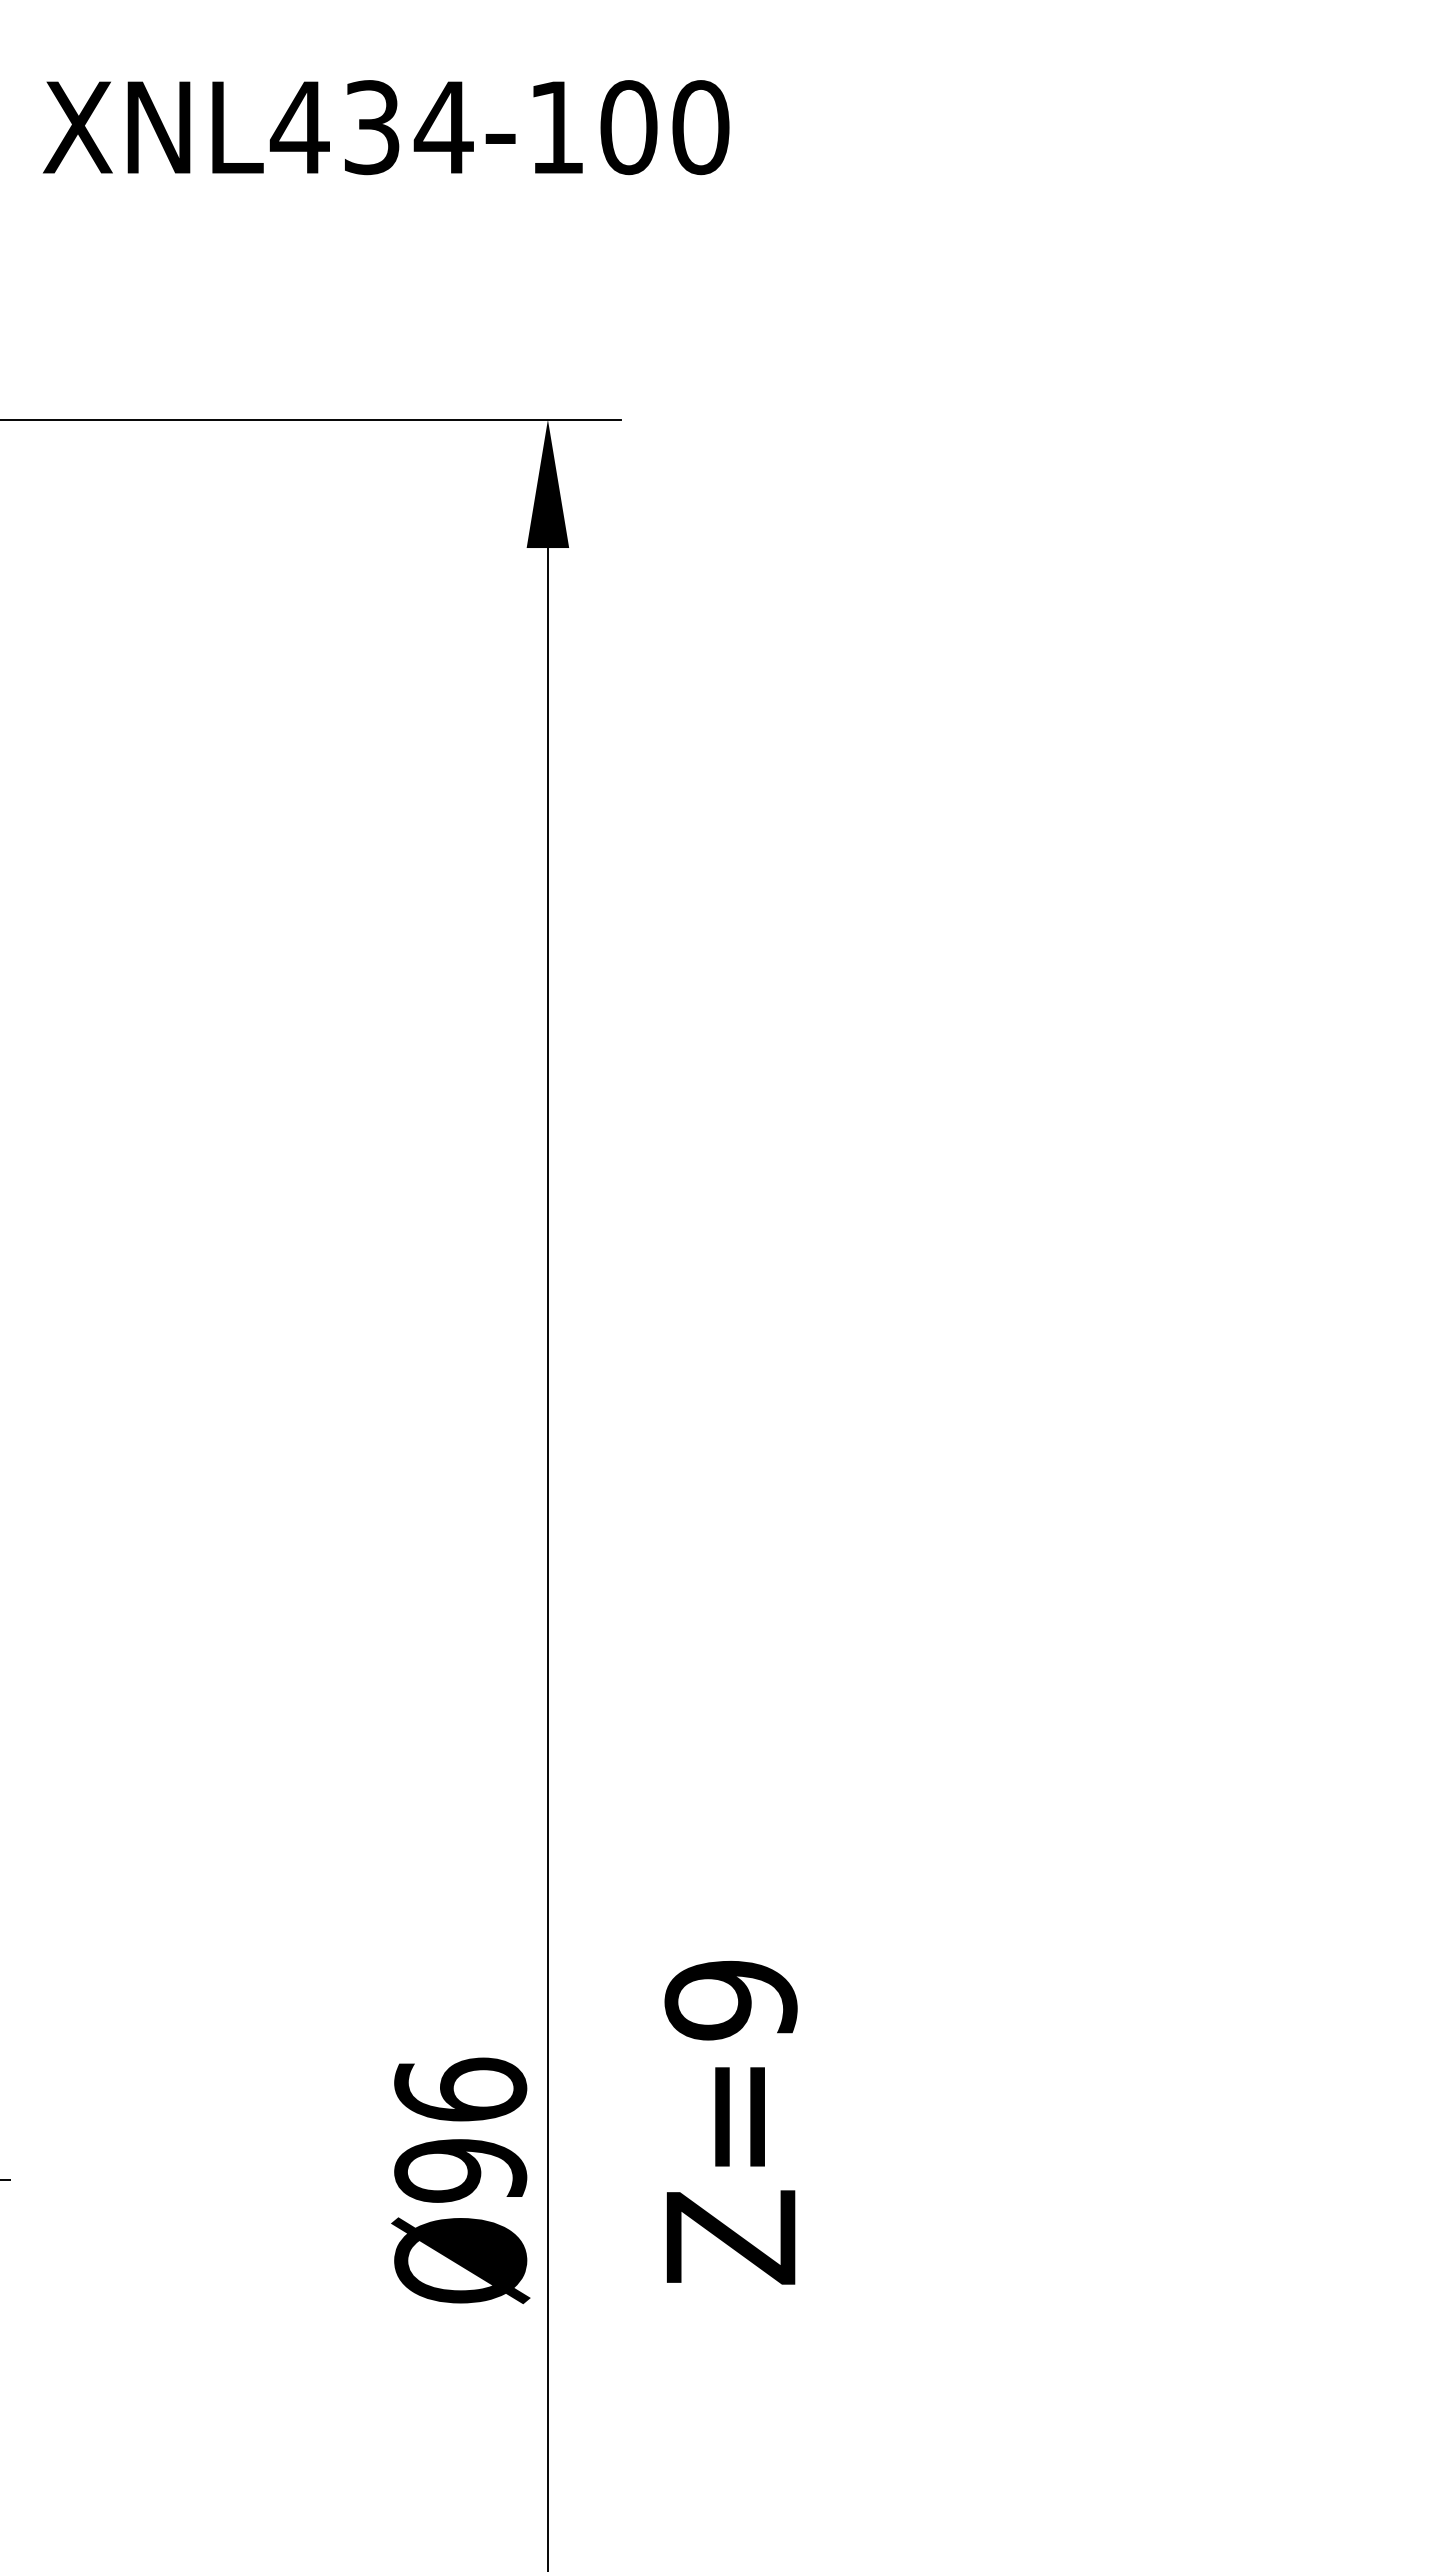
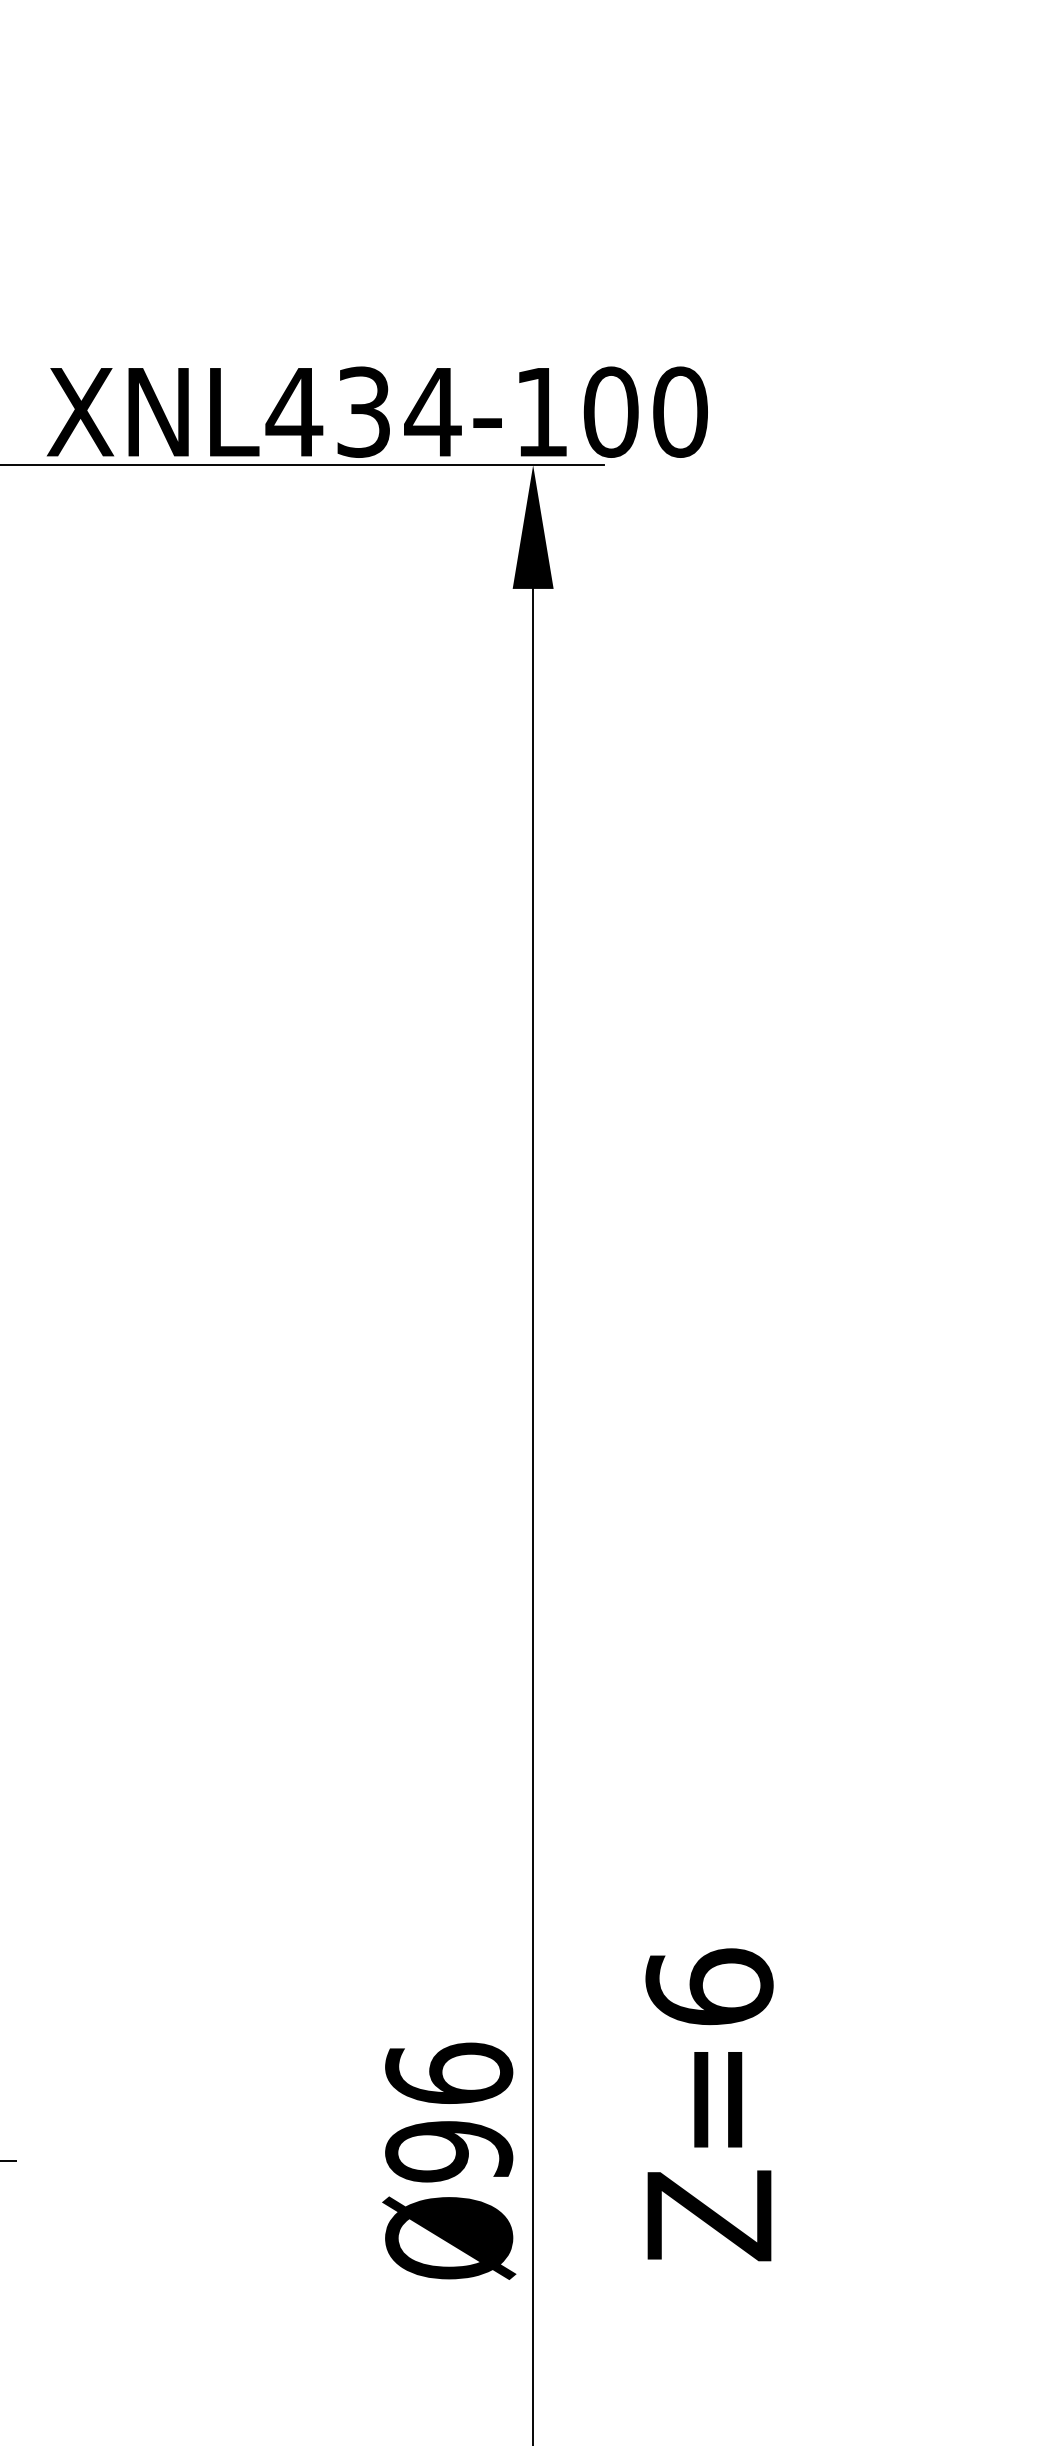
text: (385, 127) -> (376, 412), moved
text: (730, 1999) -> (708, 1986), Z=9 -> Z=6

